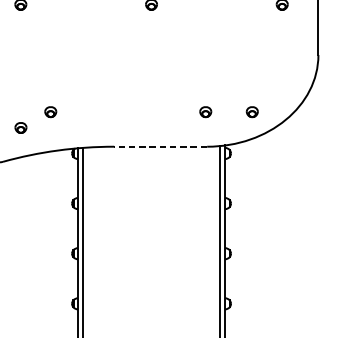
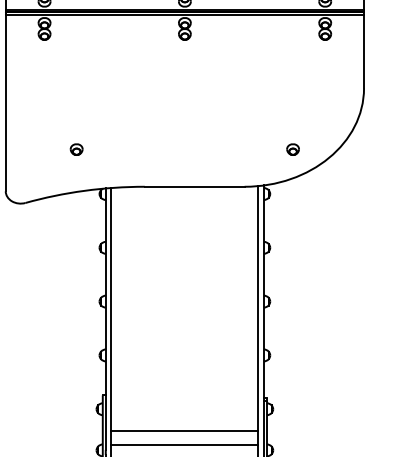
part: (205, 112) -> (242, 149), removed
part: (20, 127) -> (44, 166), removed
line: (160, 146) -> (194, 186), dashed -> solid

